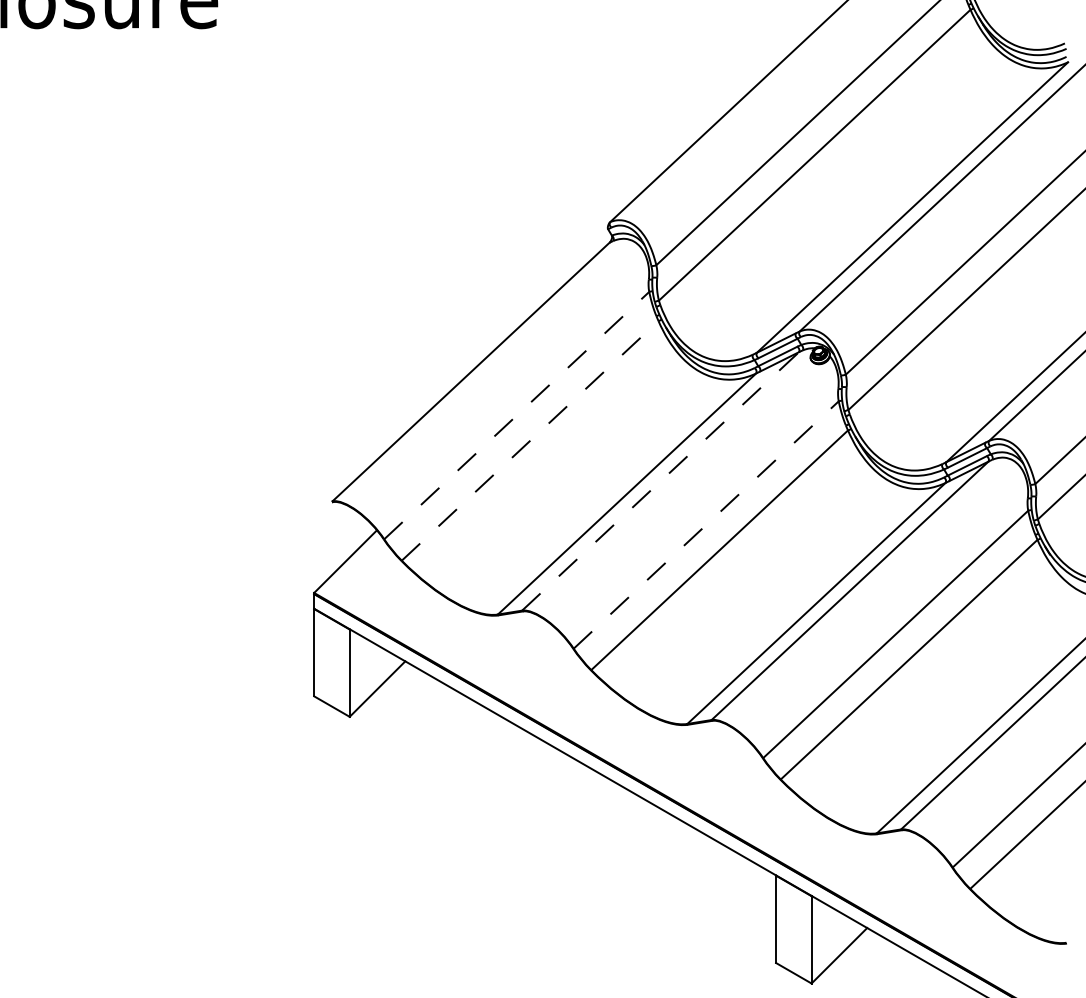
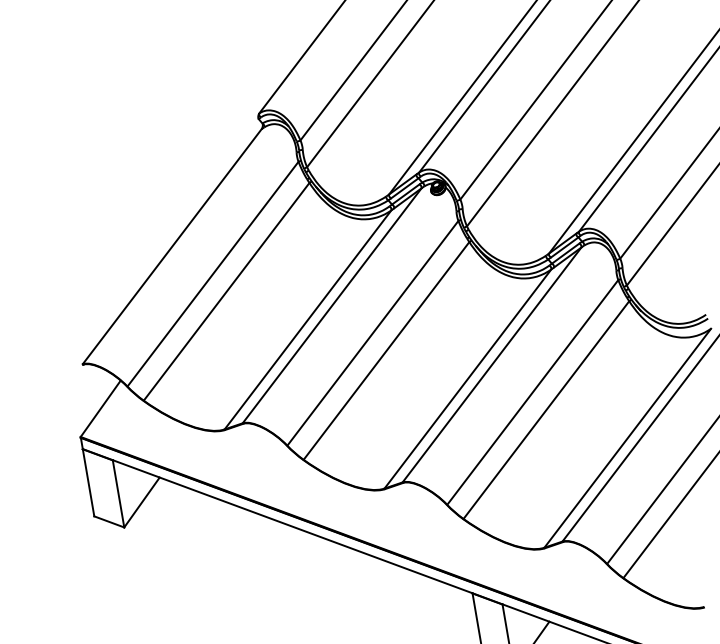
line: (517, 415) -> (213, 274), dashed -> solid
line: (530, 440) -> (226, 291), dashed -> solid
line: (660, 481) -> (332, 305), dashed -> solid
line: (706, 524) -> (373, 332), dashed -> solid

